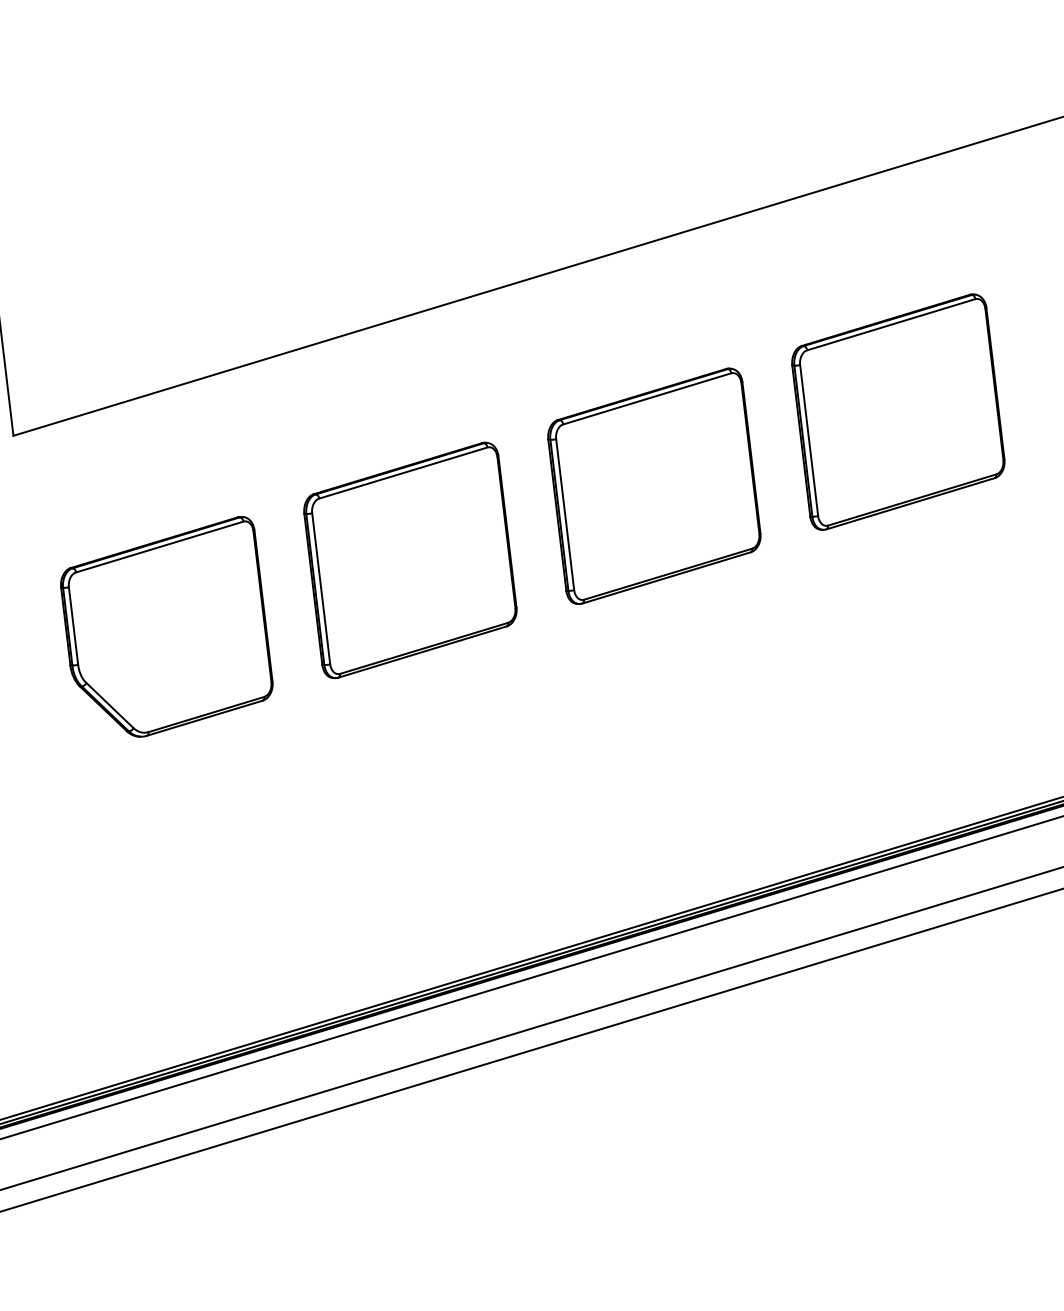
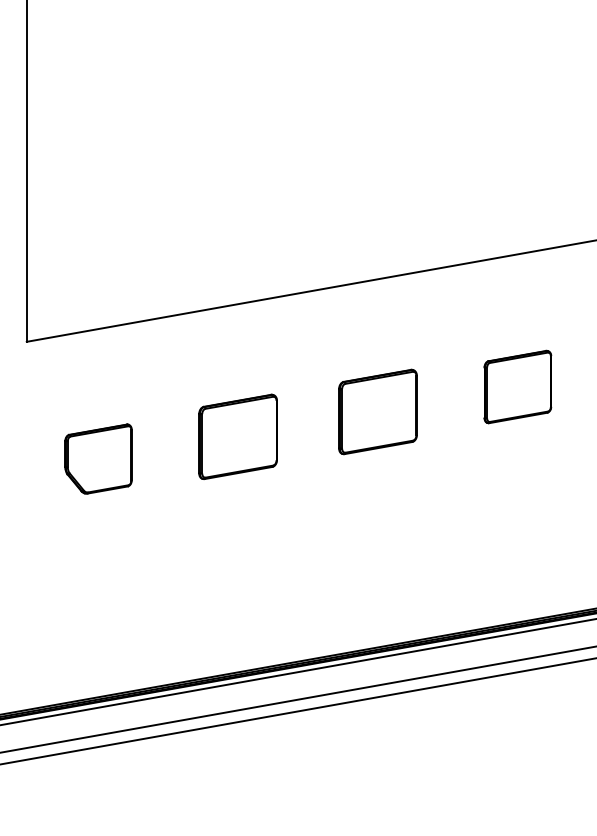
part: (897, 411) -> (517, 386), size x0.6
part: (653, 485) -> (377, 411), size x0.7
part: (409, 559) -> (237, 436), size x0.7
part: (166, 628) -> (98, 458), size x0.6

